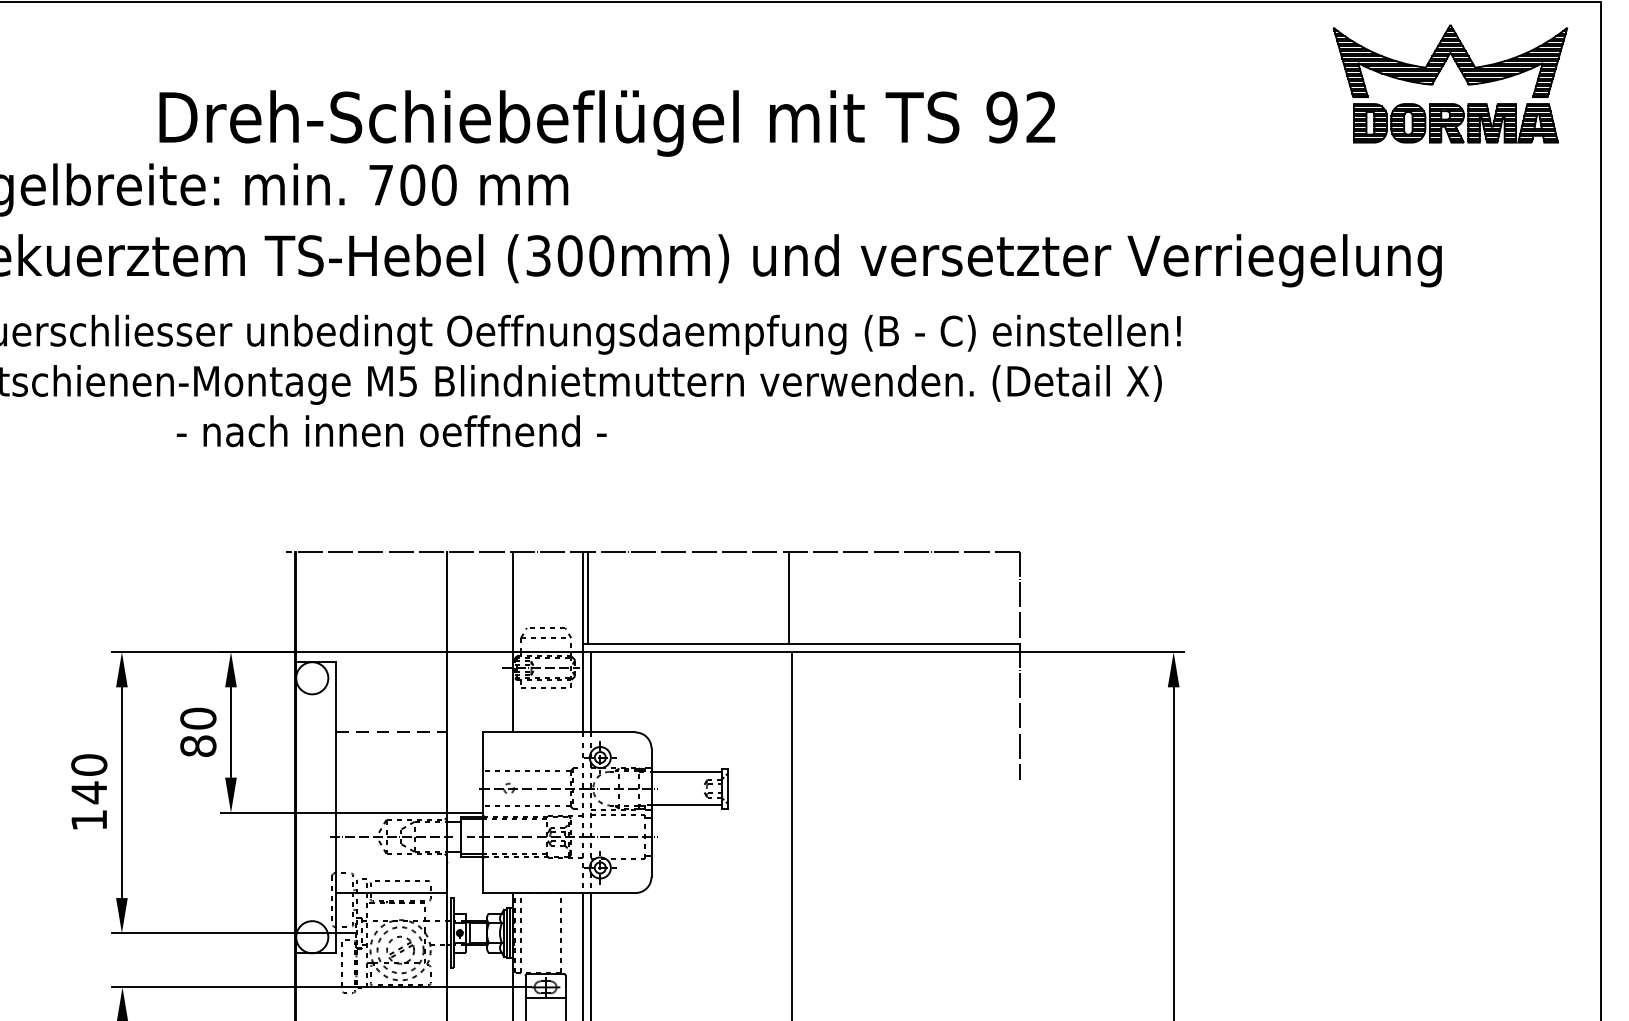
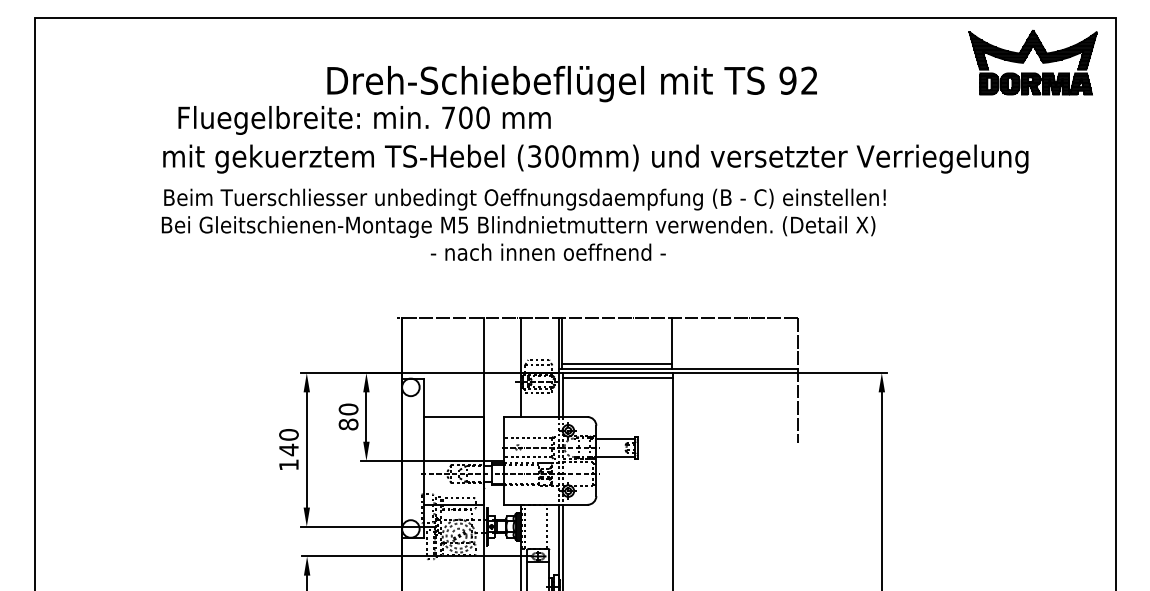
text: (390, 429) -> (547, 251), moved
line: (688, 634) -> (616, 363), added
line: (692, 661) -> (618, 378), added
line: (392, 733) -> (454, 417), dashed -> solid

